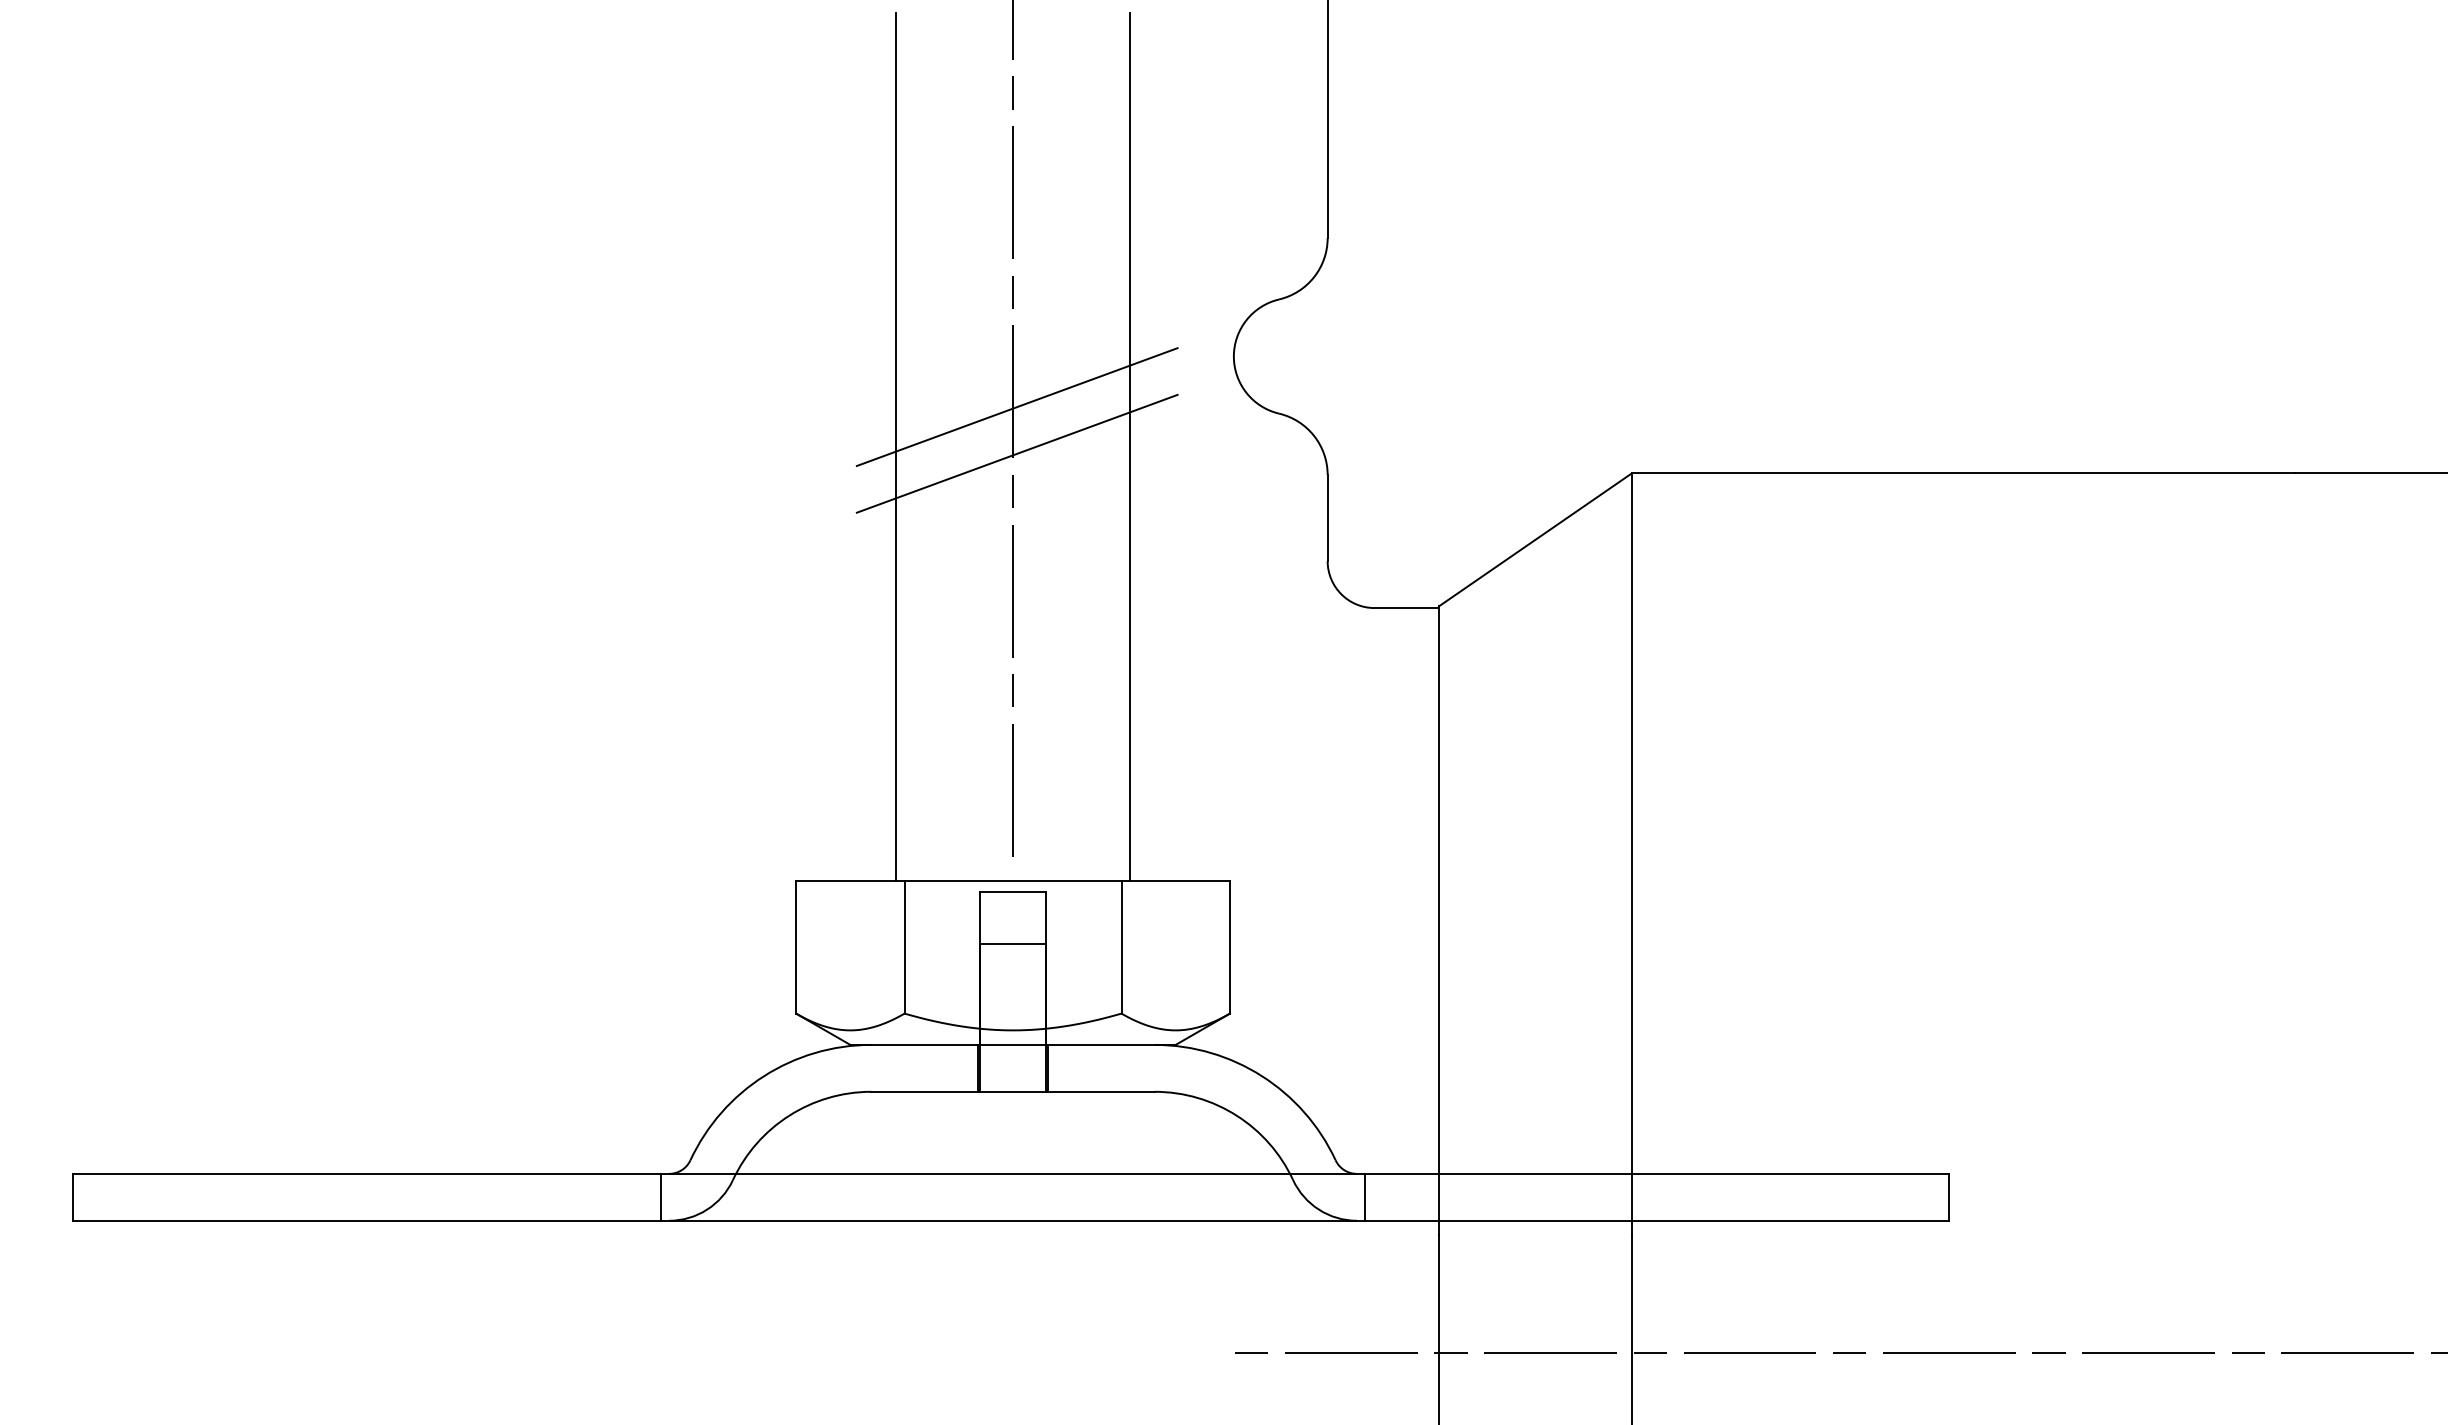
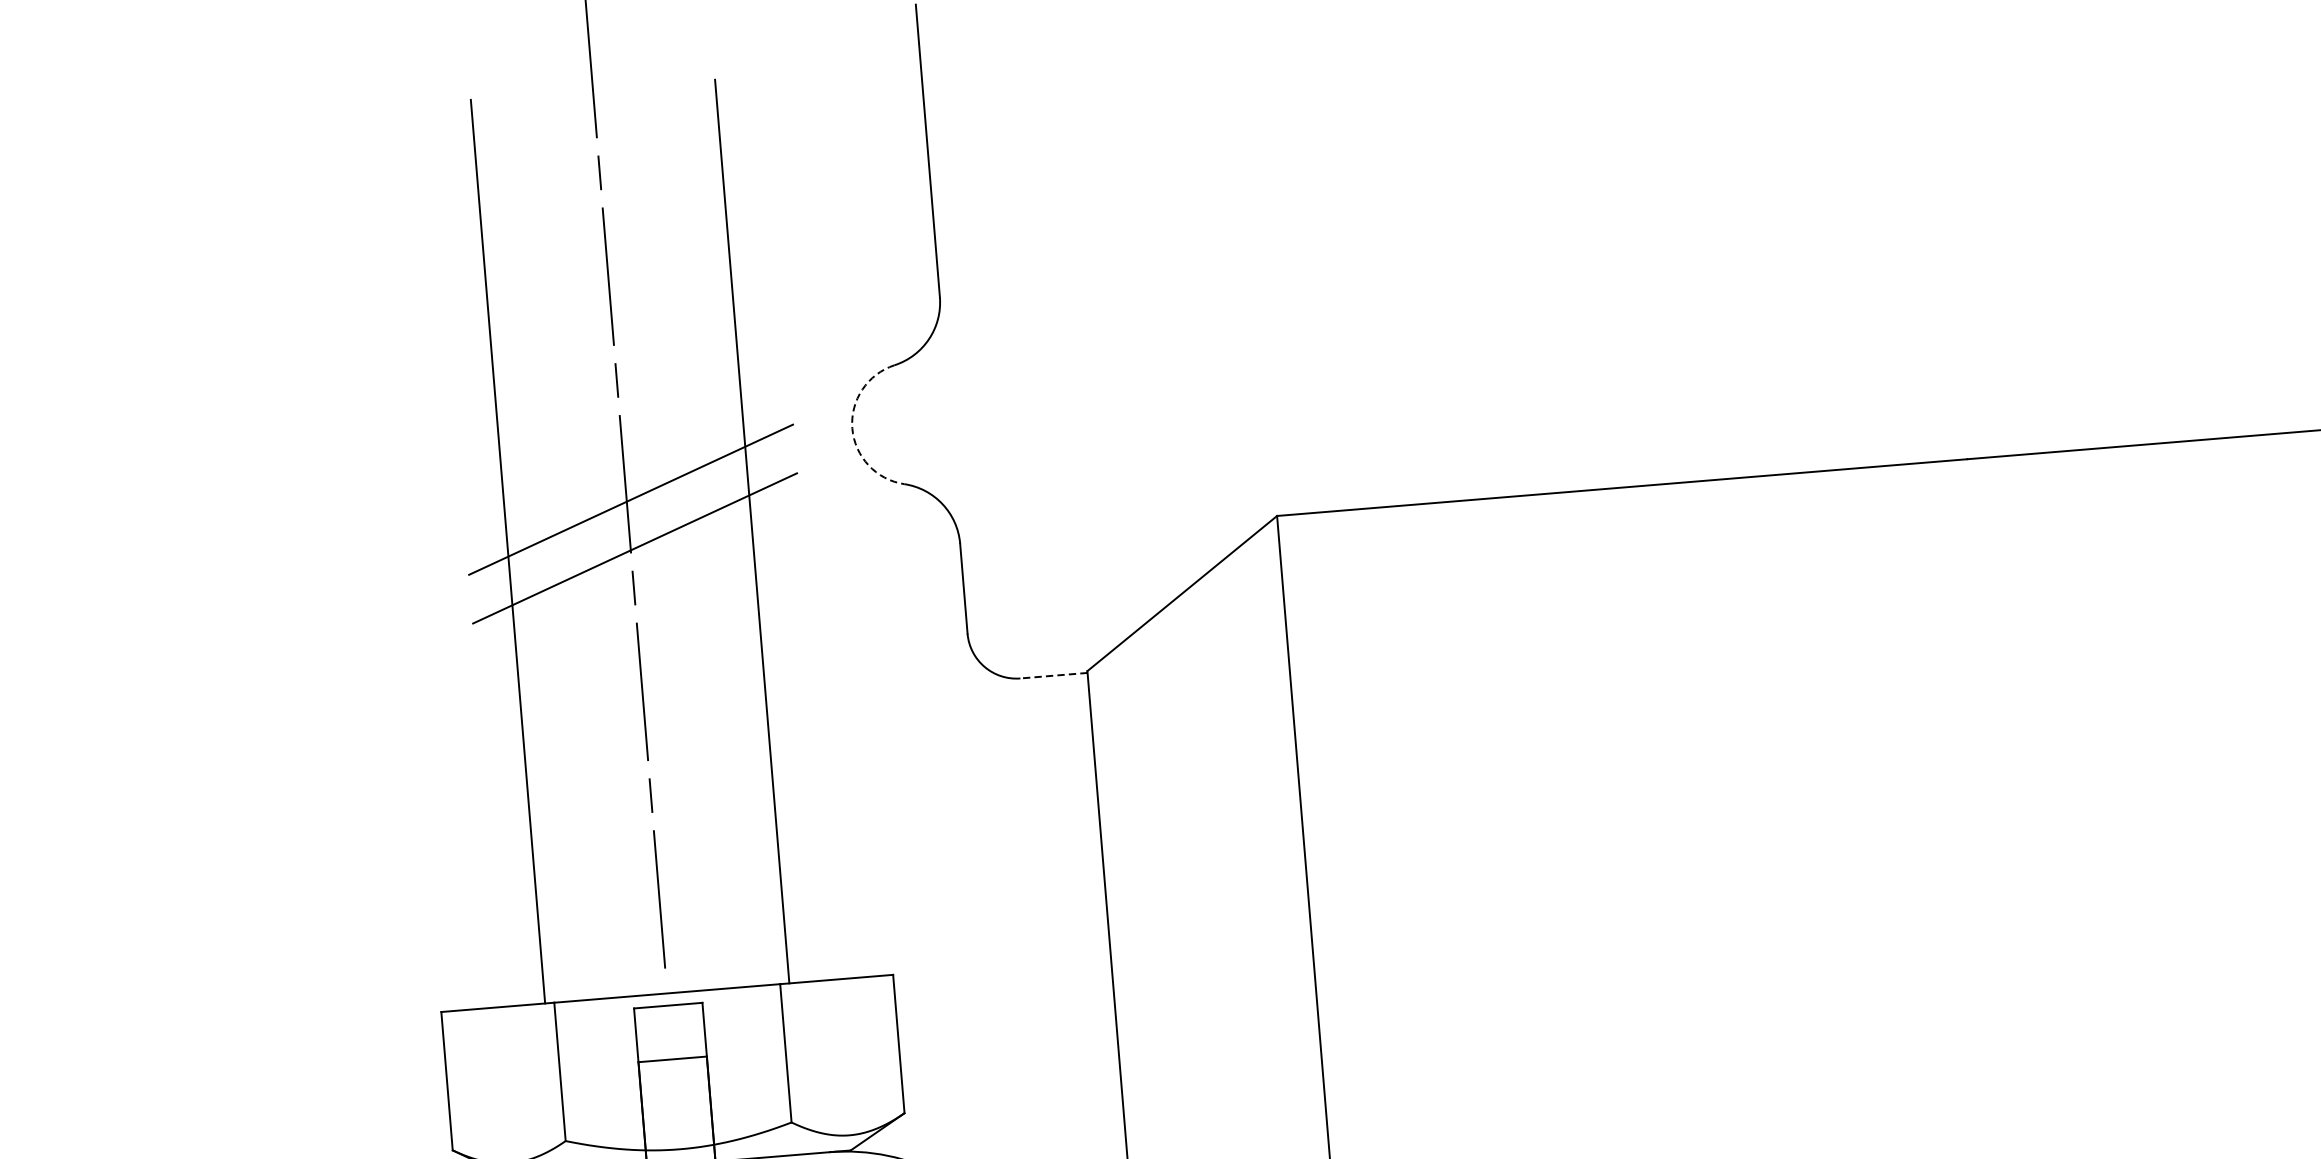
arc: (1233, 356) -> (851, 428), solid -> dashed
line: (1406, 608) -> (1053, 676), solid -> dashed

